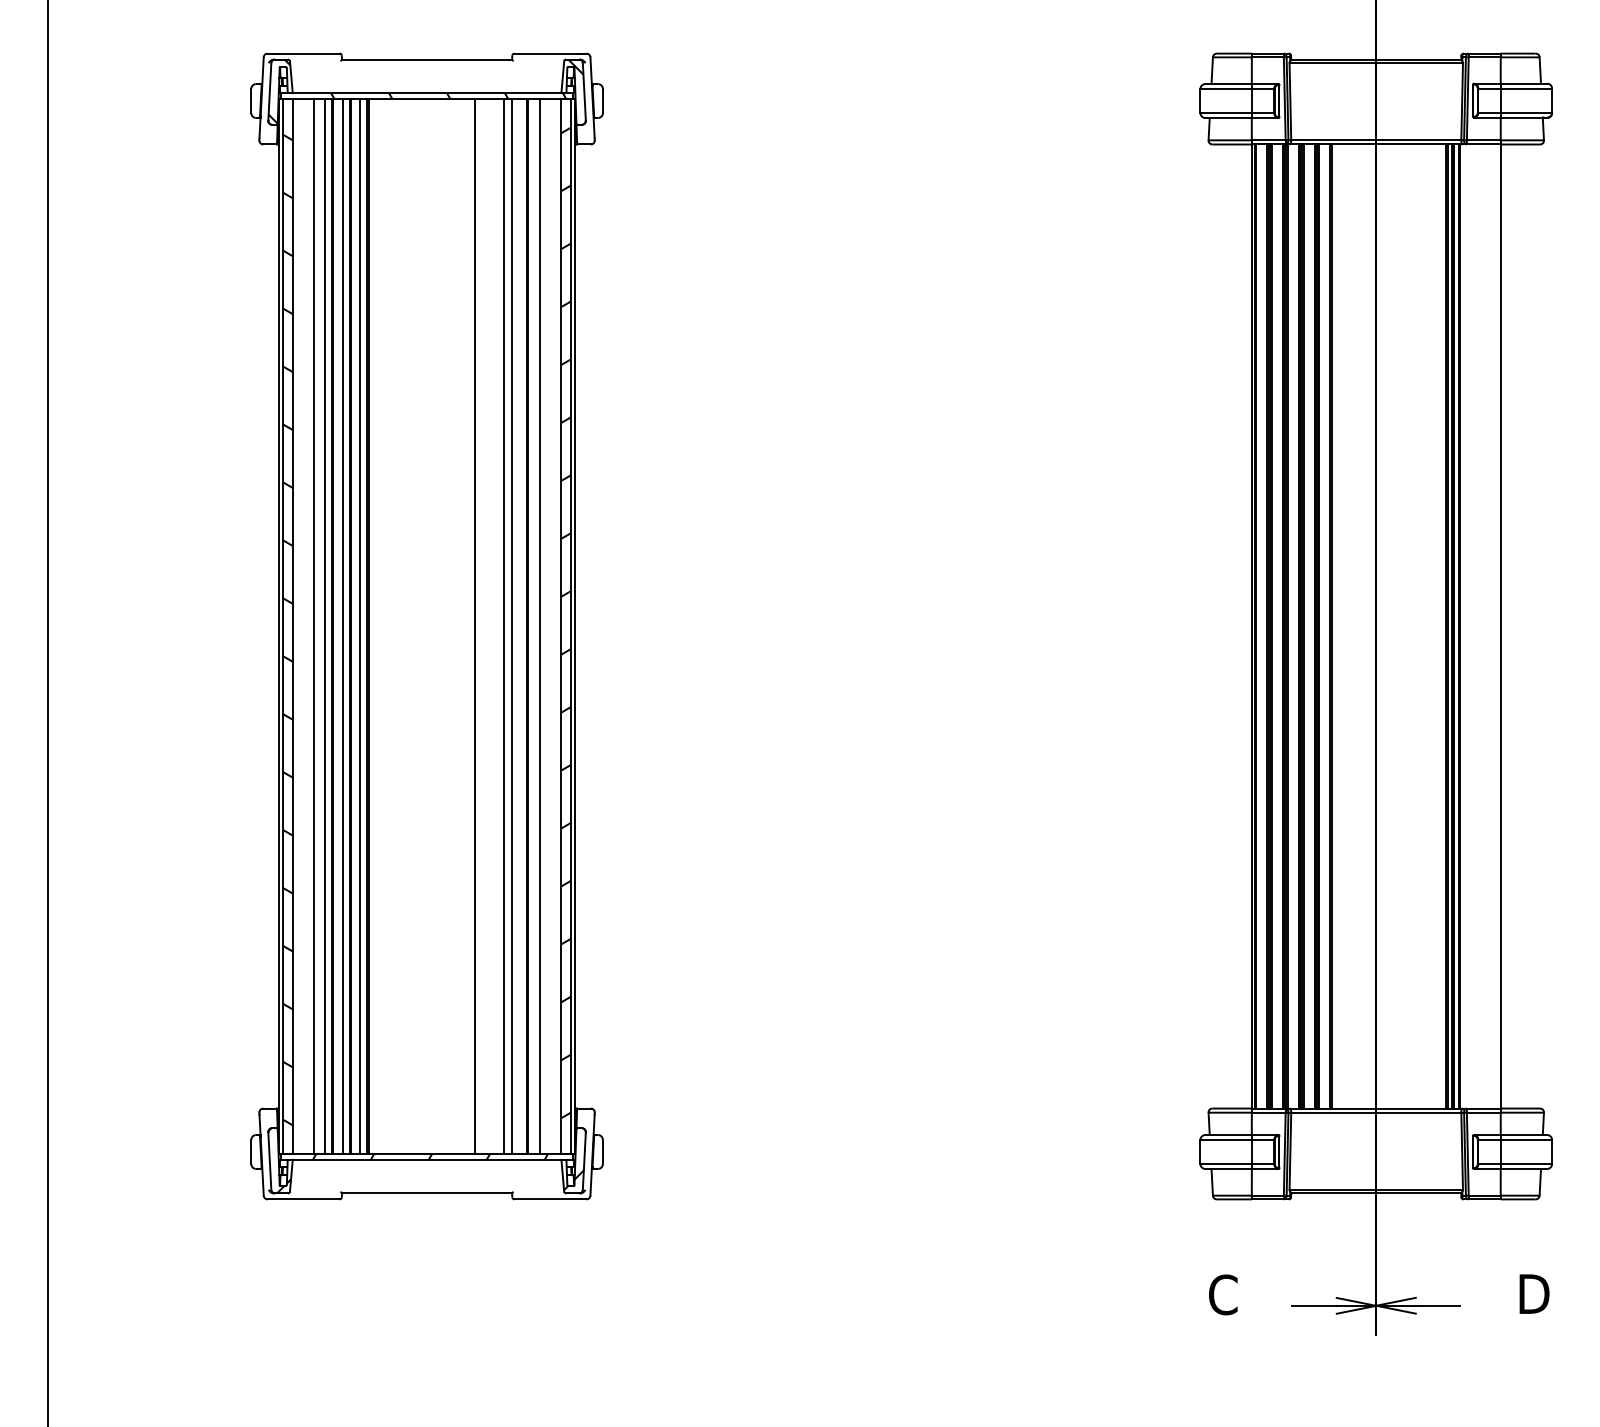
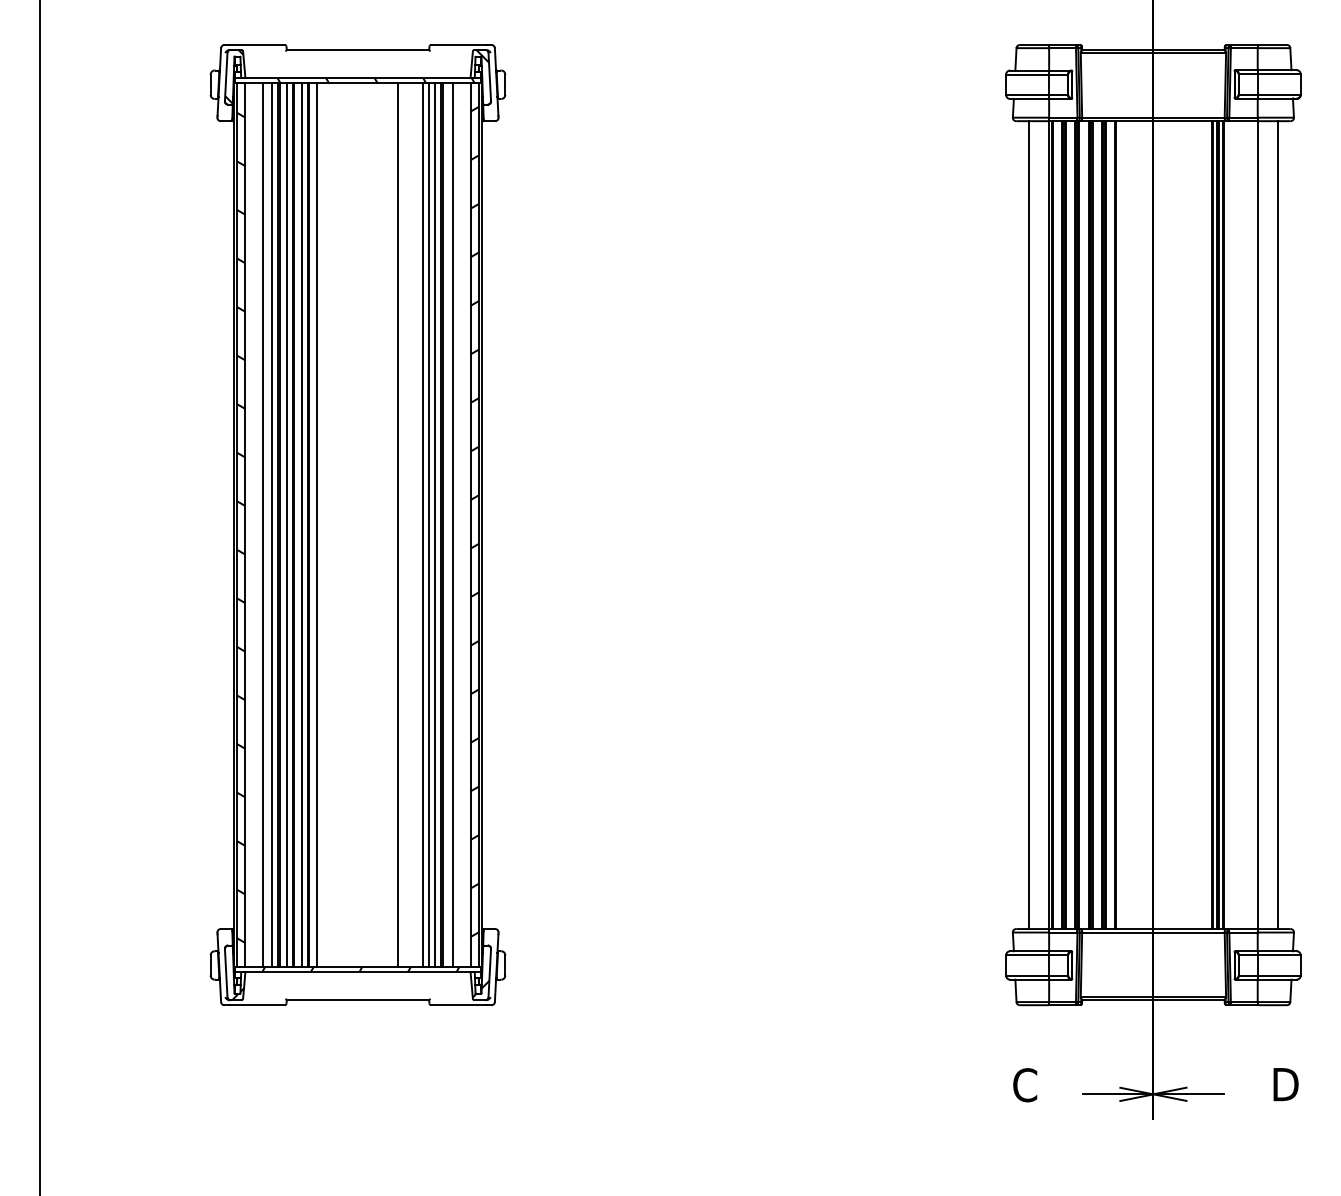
line: (377, 626) -> (316, 525), added
line: (519, 626) -> (435, 525), added
line: (1228, 626) -> (1029, 525), added
line: (1524, 626) -> (1277, 525), added

